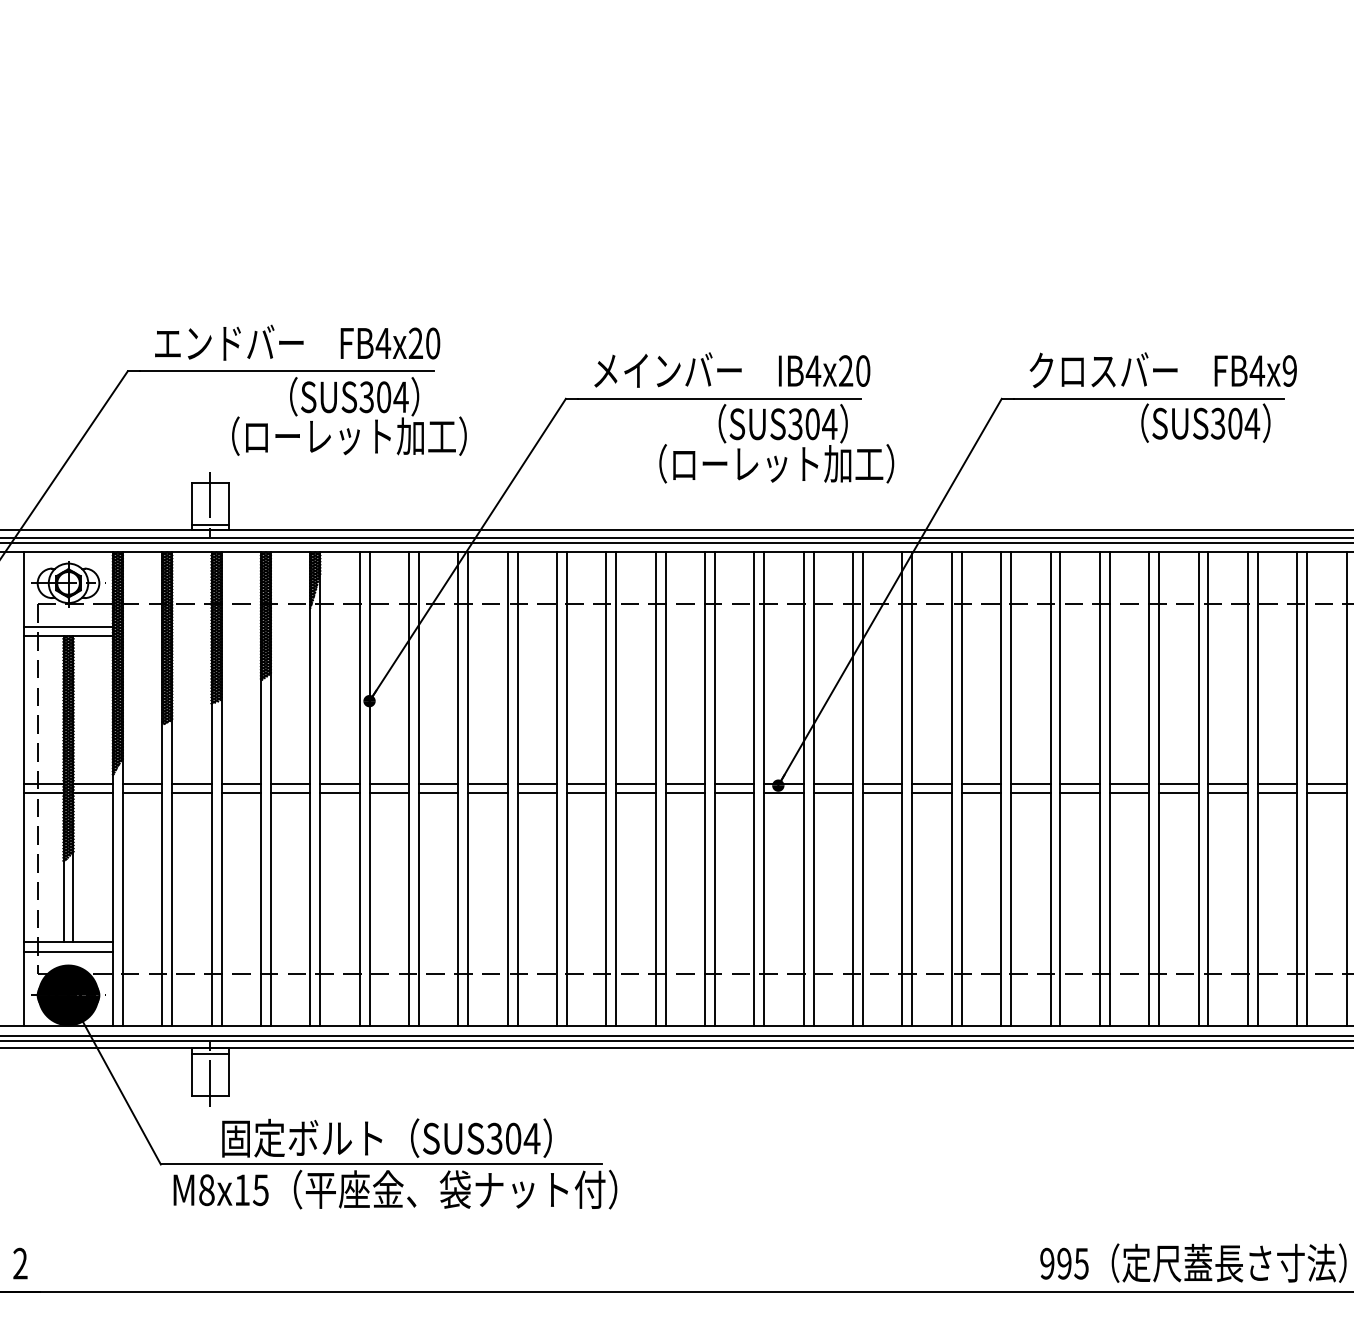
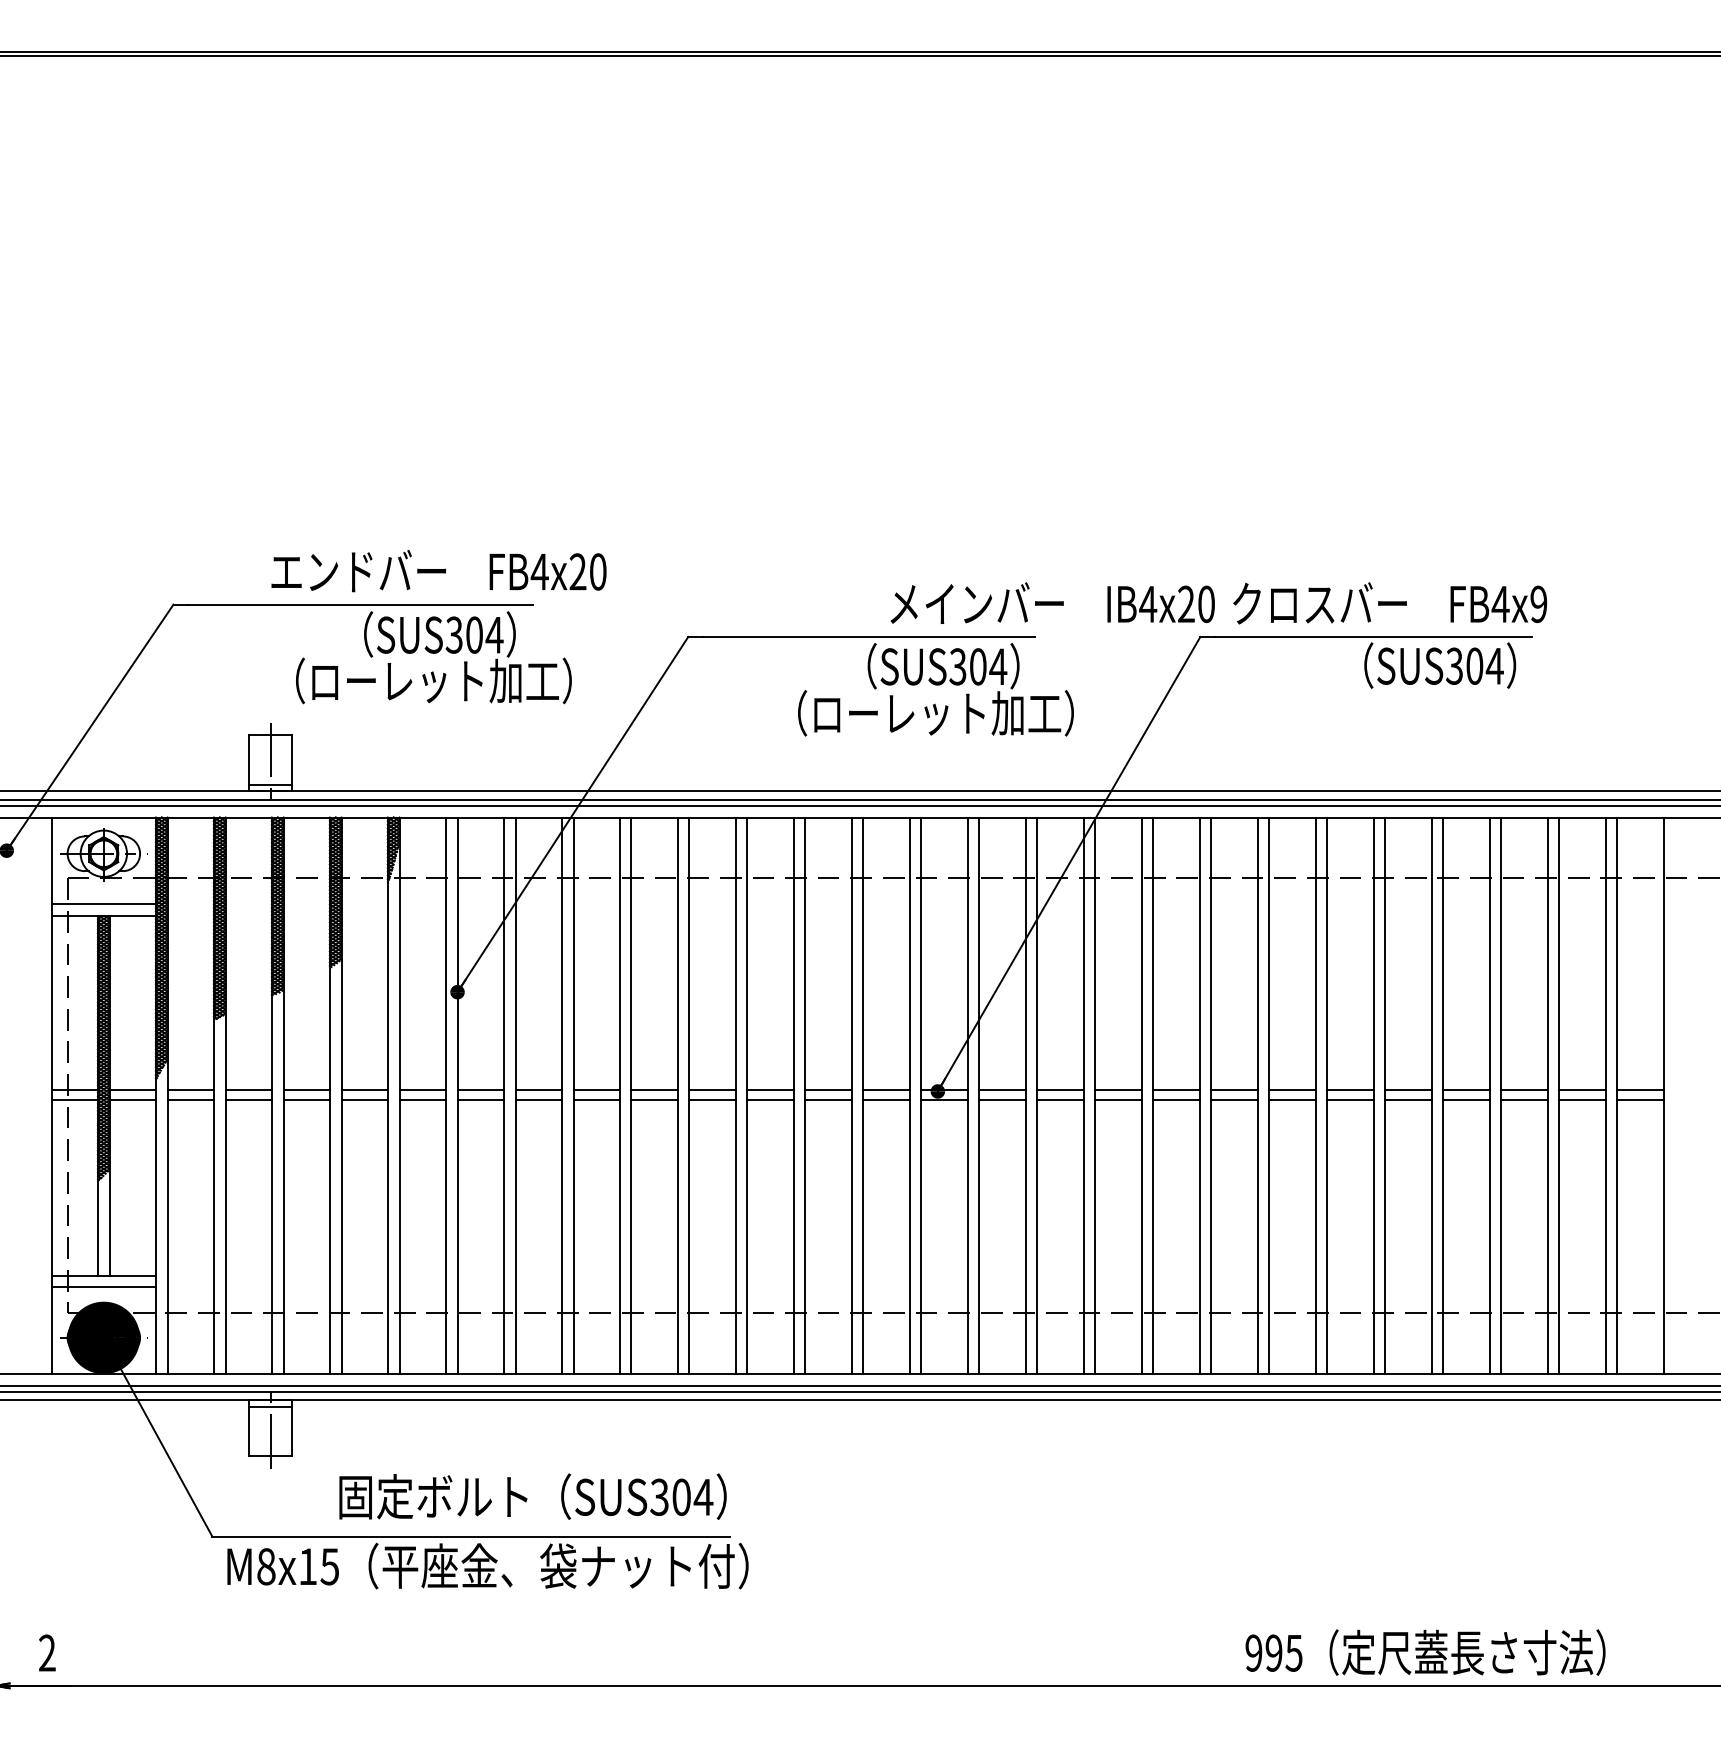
text: (297, 343) -> (438, 571), moved
text: (732, 369) -> (1052, 602), moved
text: (386, 1138) -> (532, 1496), moved

